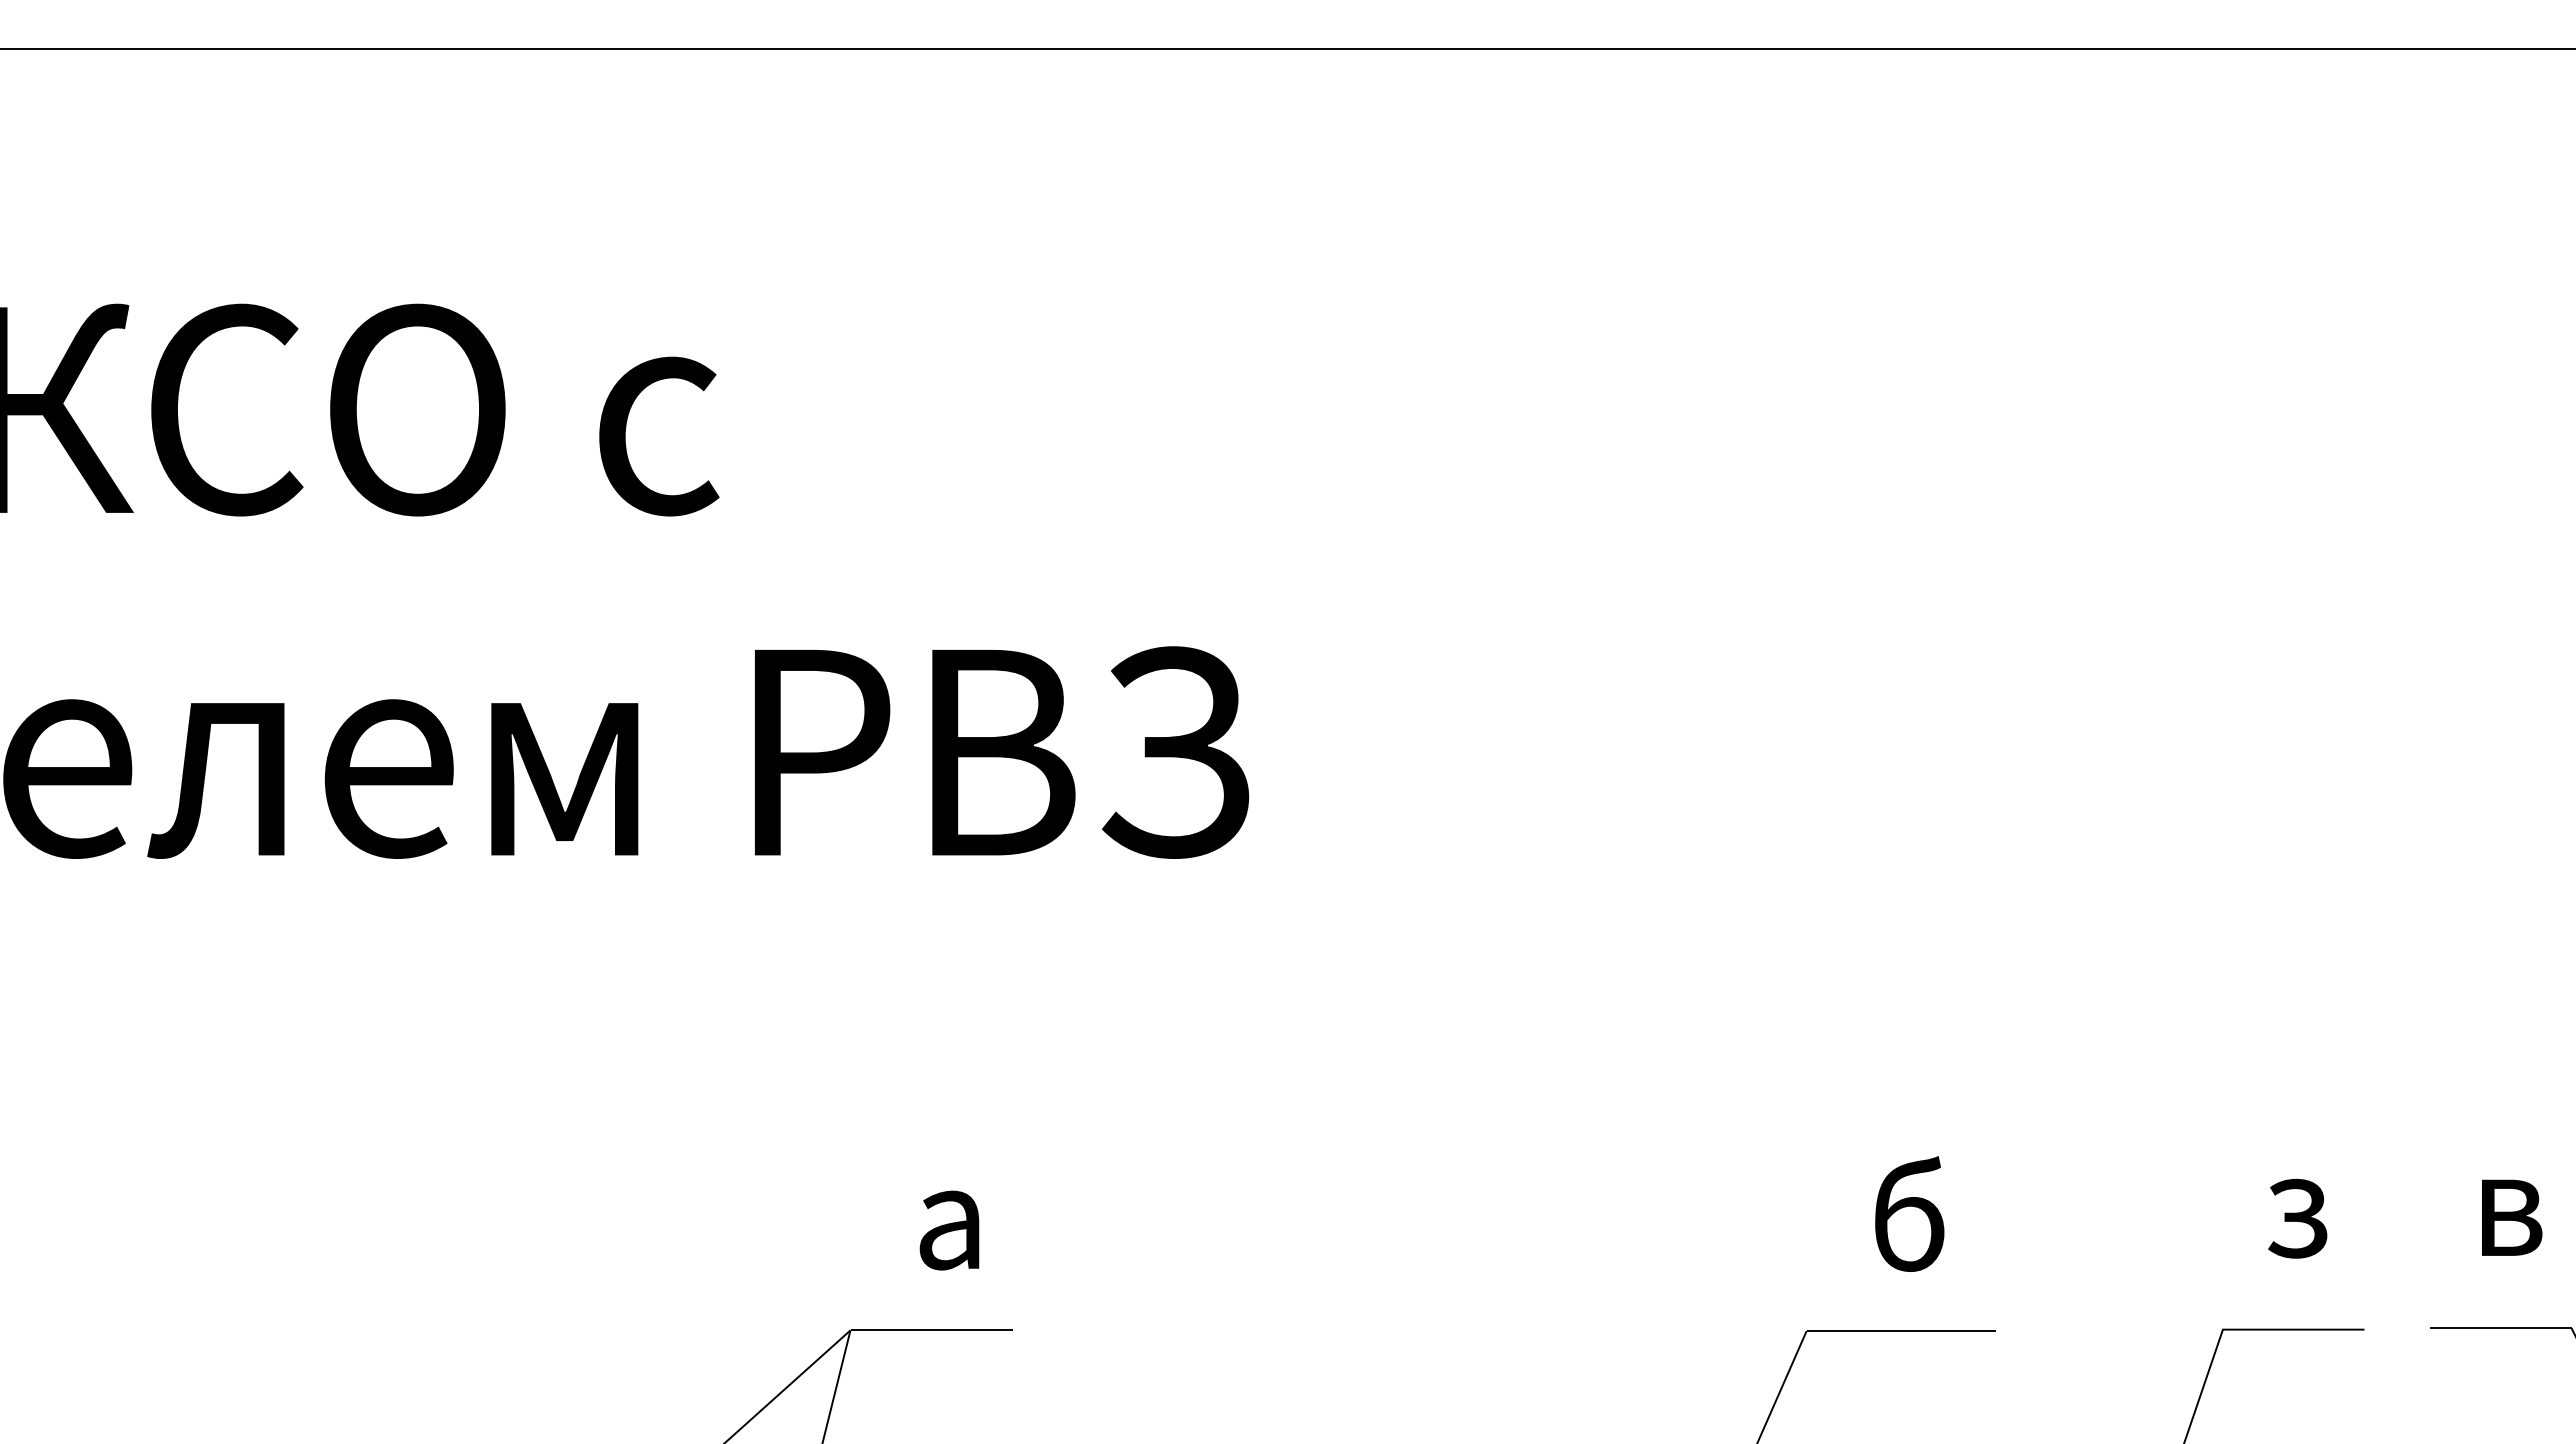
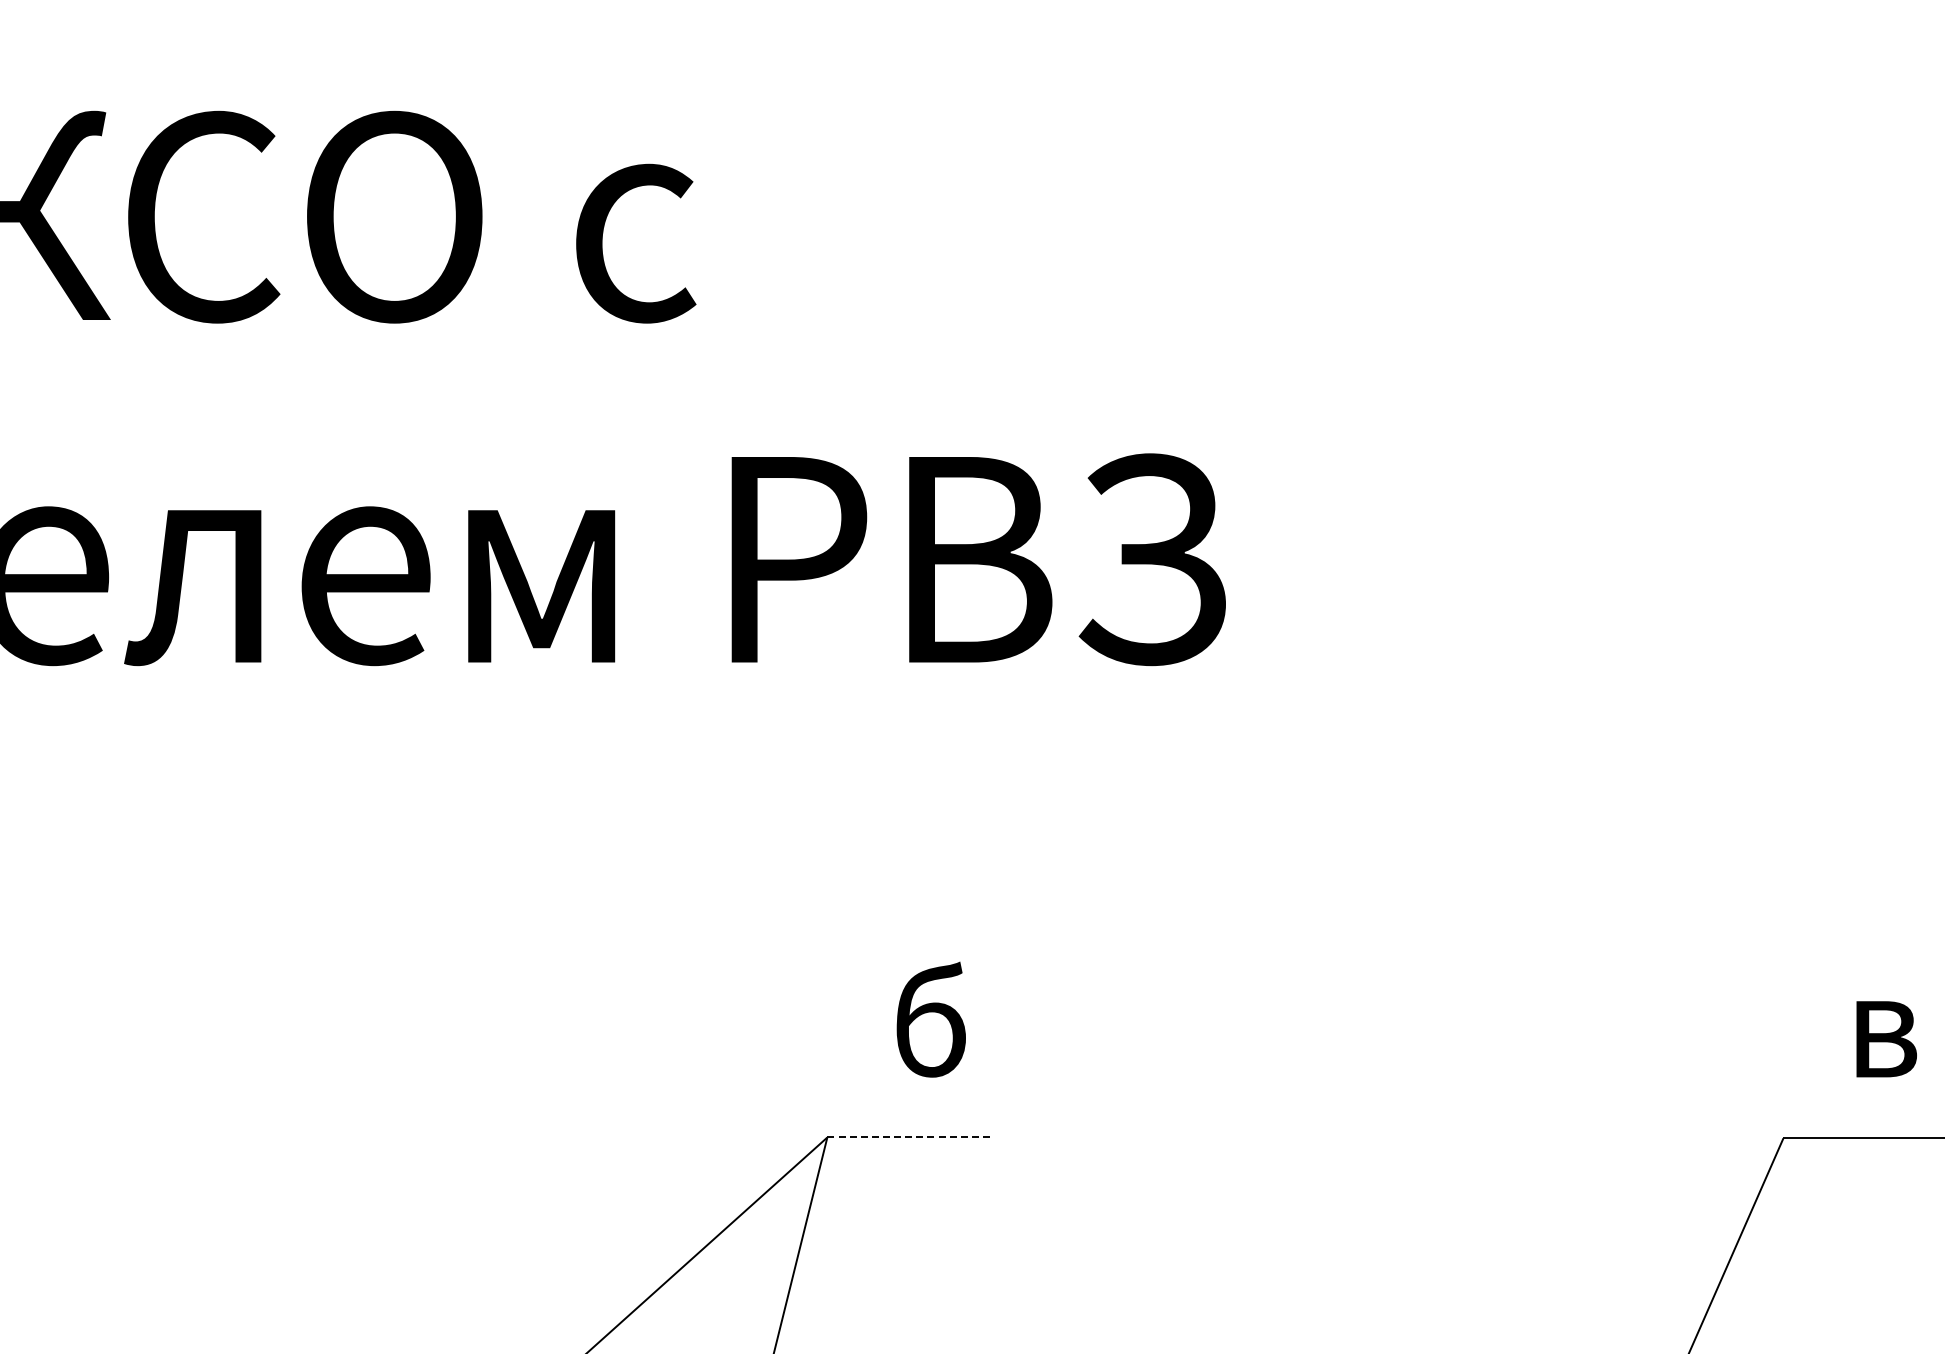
text: (954, 1212) -> (931, 1019), а -> б
text: (1909, 1213) -> (1886, 1020), б -> в
line: (931, 1330) -> (908, 1137), solid -> dashed

